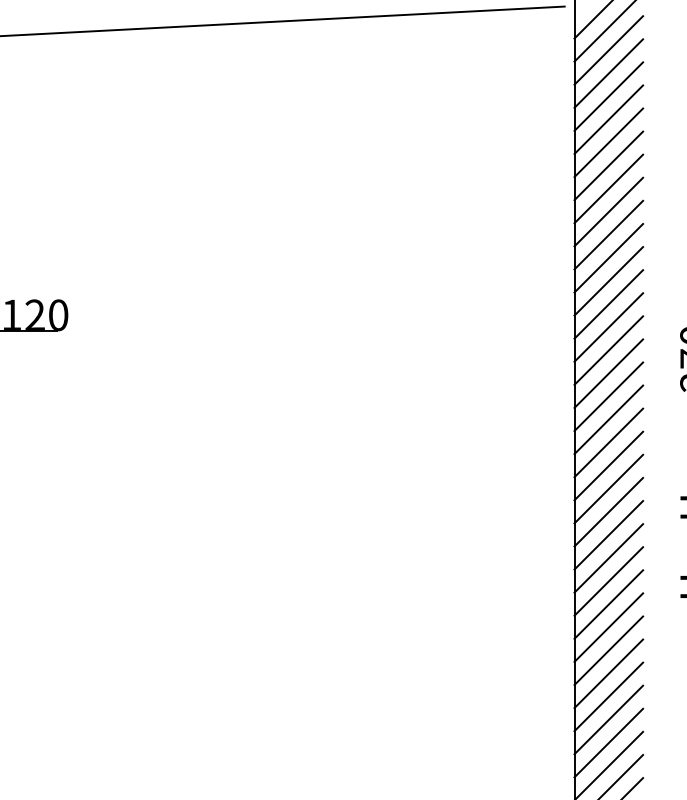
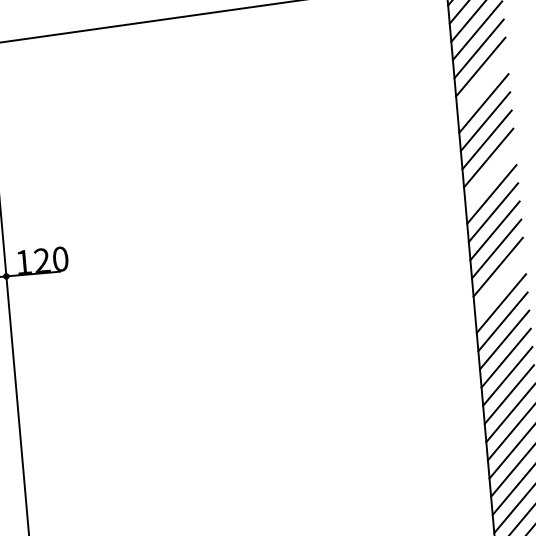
line: (608, 142) -> (482, 85), removed
line: (608, 257) -> (490, 175), removed
line: (608, 396) -> (499, 285), removed

